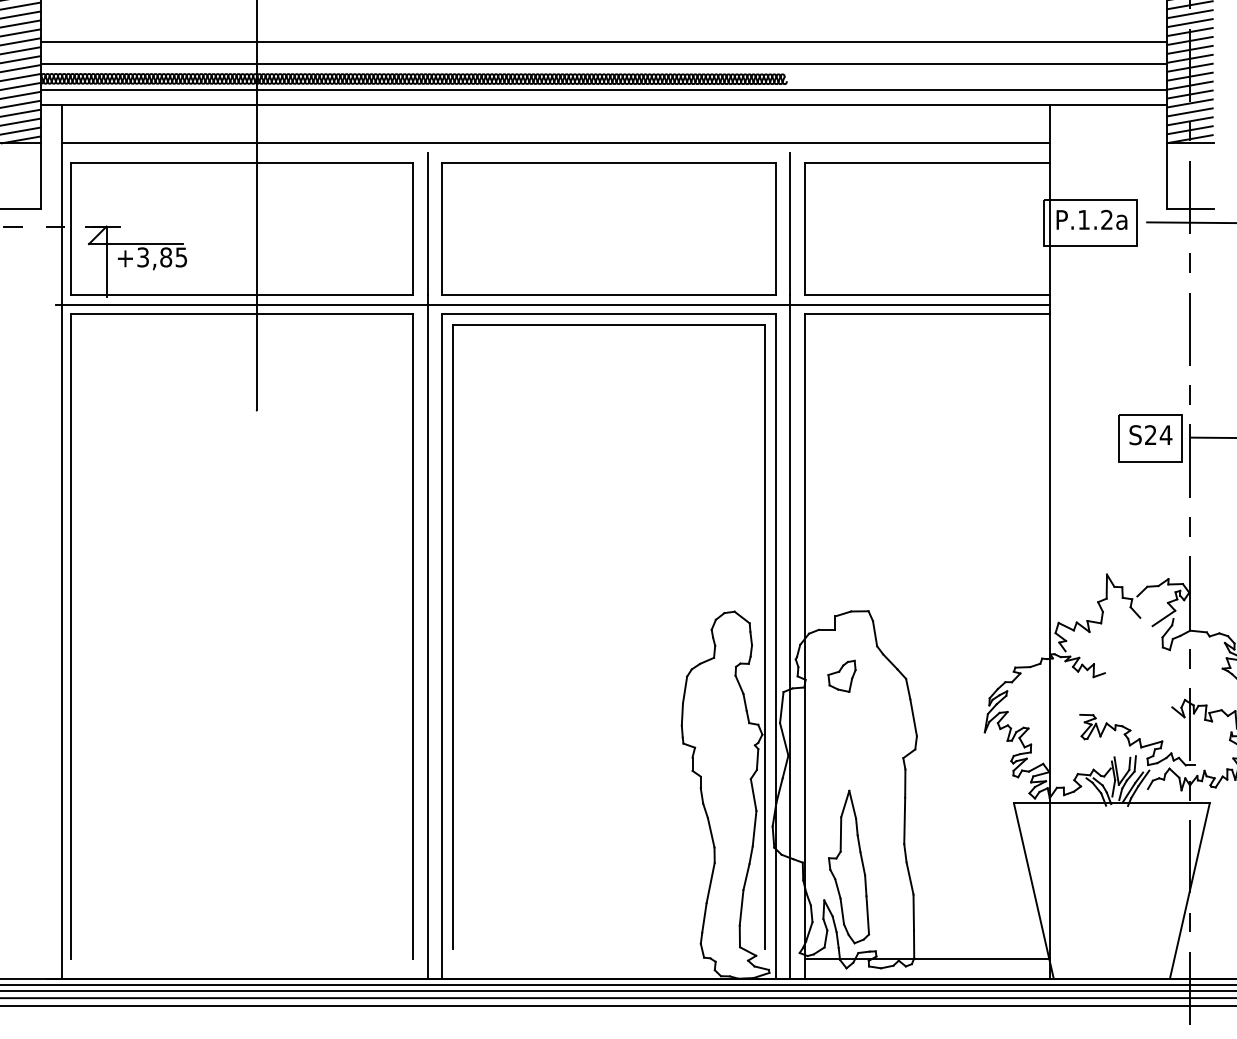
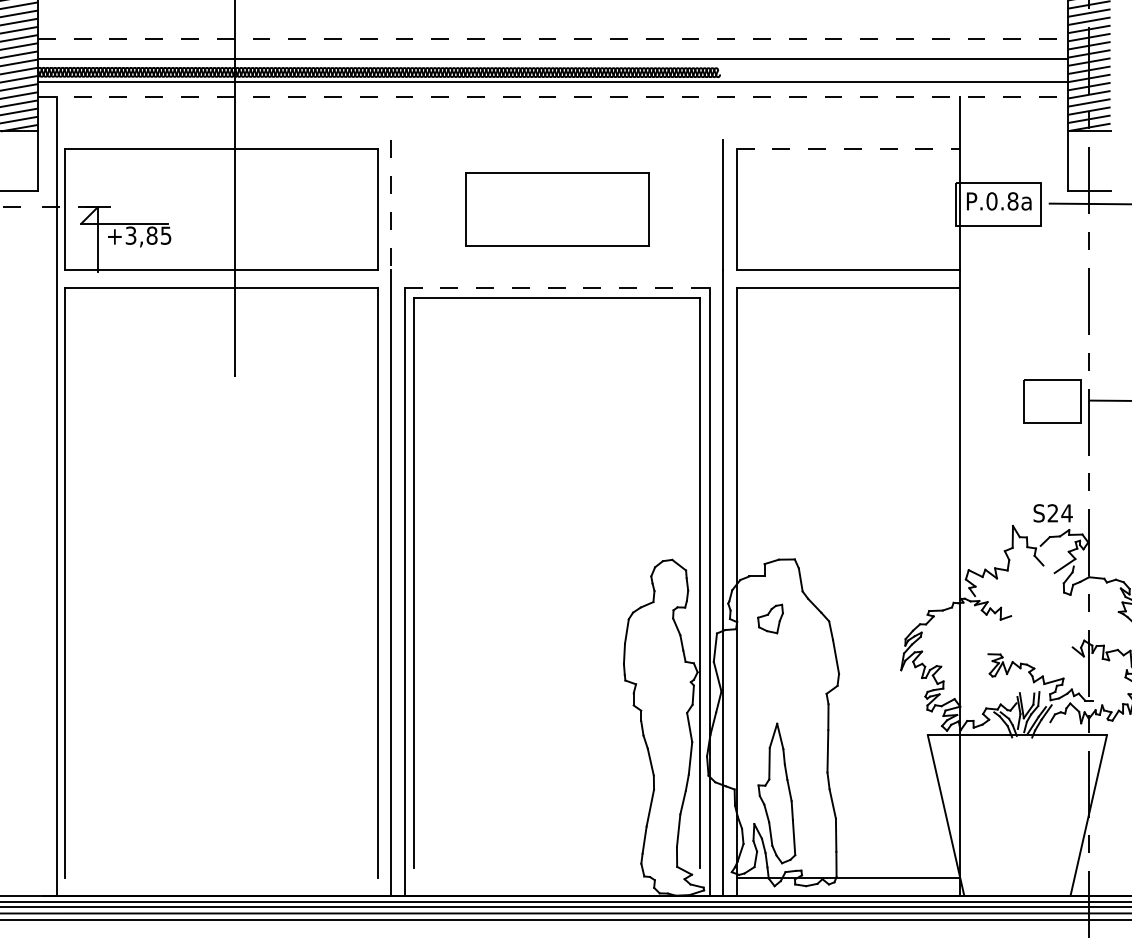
line: (603, 41) -> (552, 38), solid -> dashed
line: (603, 105) -> (552, 96), solid -> dashed
line: (555, 143) -> (508, 131), removed
line: (927, 163) -> (848, 149), solid -> dashed
text: (1095, 220) -> (1002, 201), P.1.2a -> P.0.8a
line: (427, 224) -> (391, 205), solid -> dashed
part: (609, 228) -> (557, 209), size x0.6
line: (552, 304) -> (505, 278), removed
line: (609, 314) -> (557, 287), solid -> dashed
text: (1150, 435) -> (1052, 513), moved

